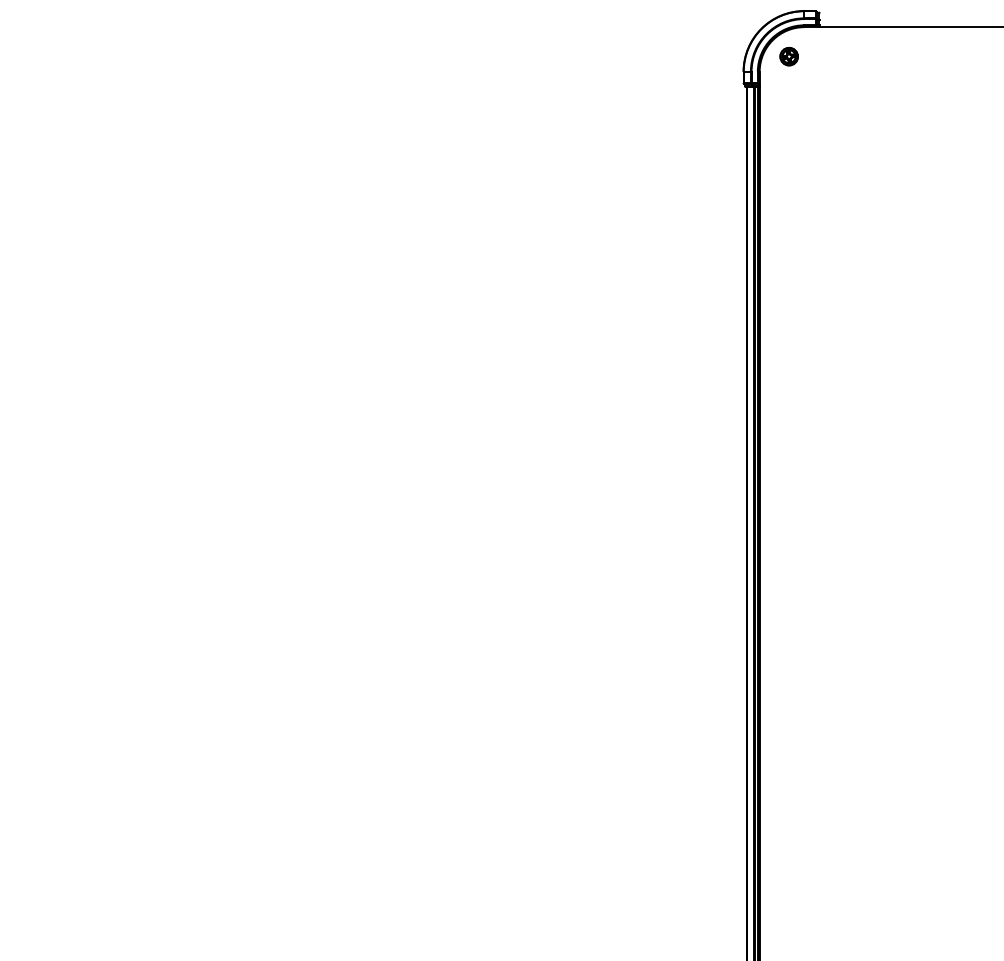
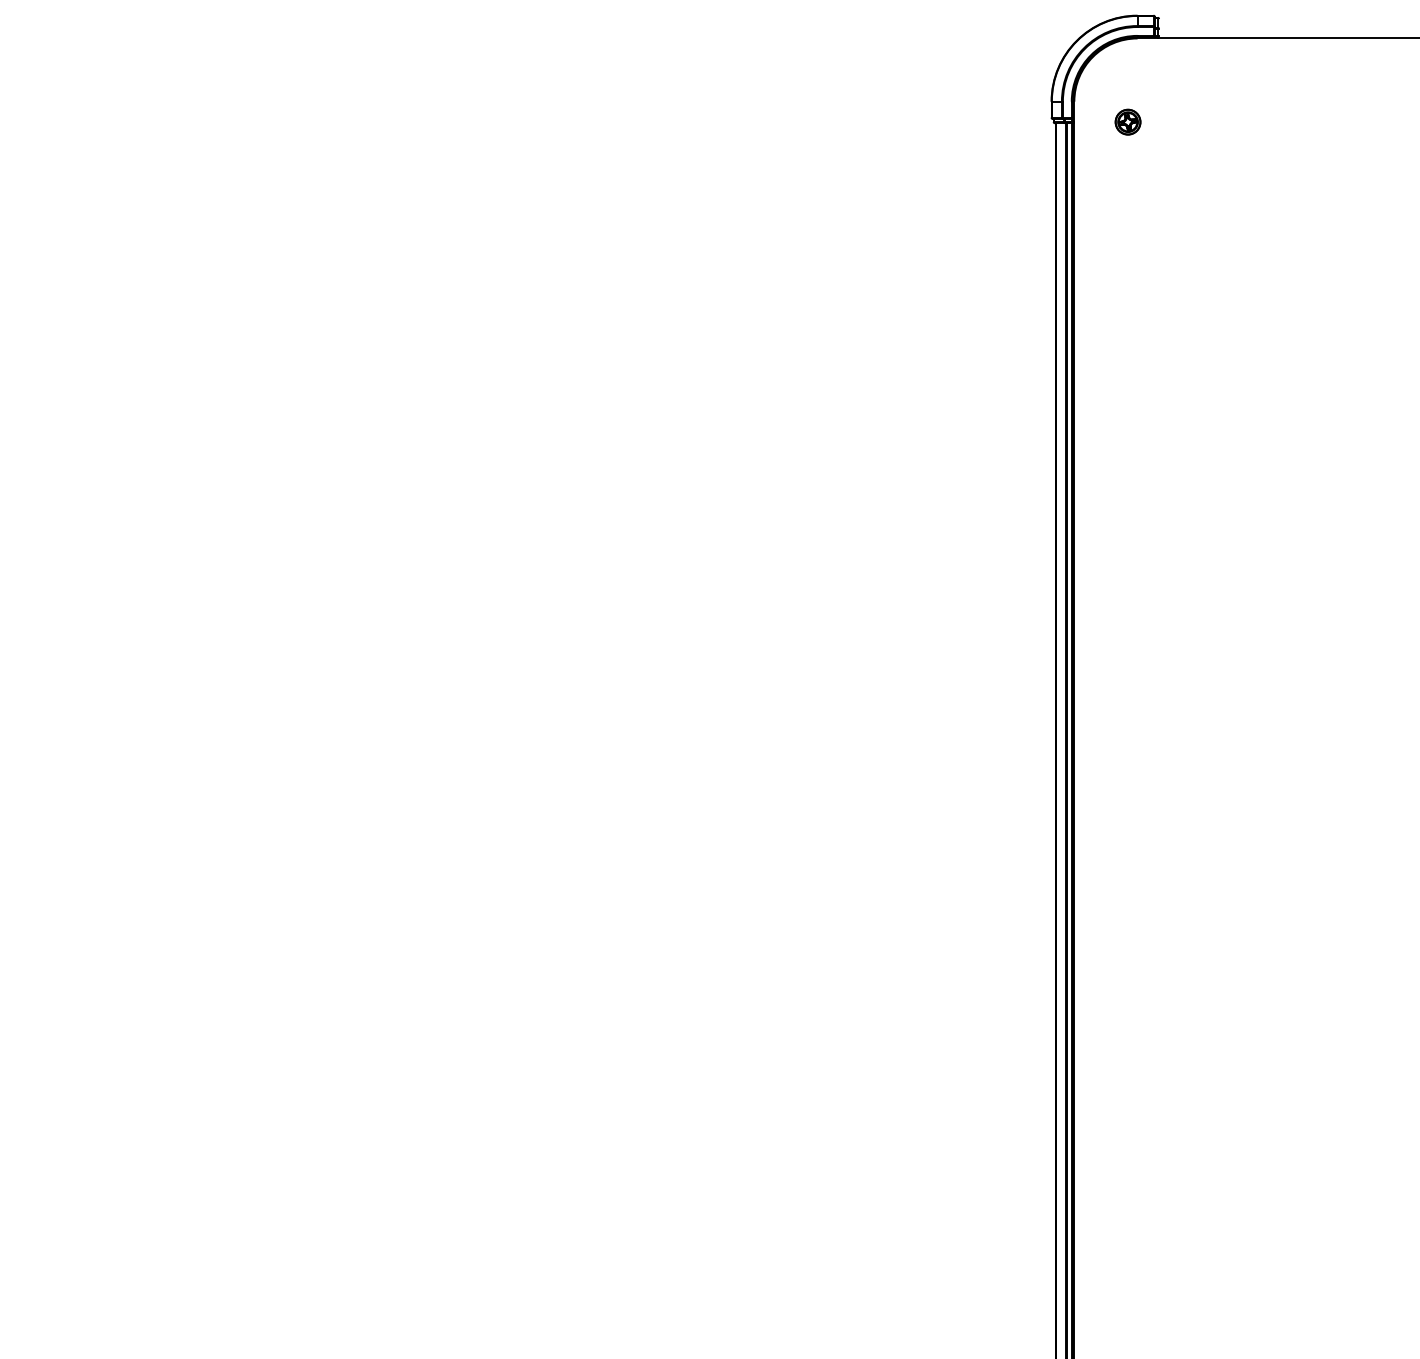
part: (788, 56) -> (1127, 121), moved

